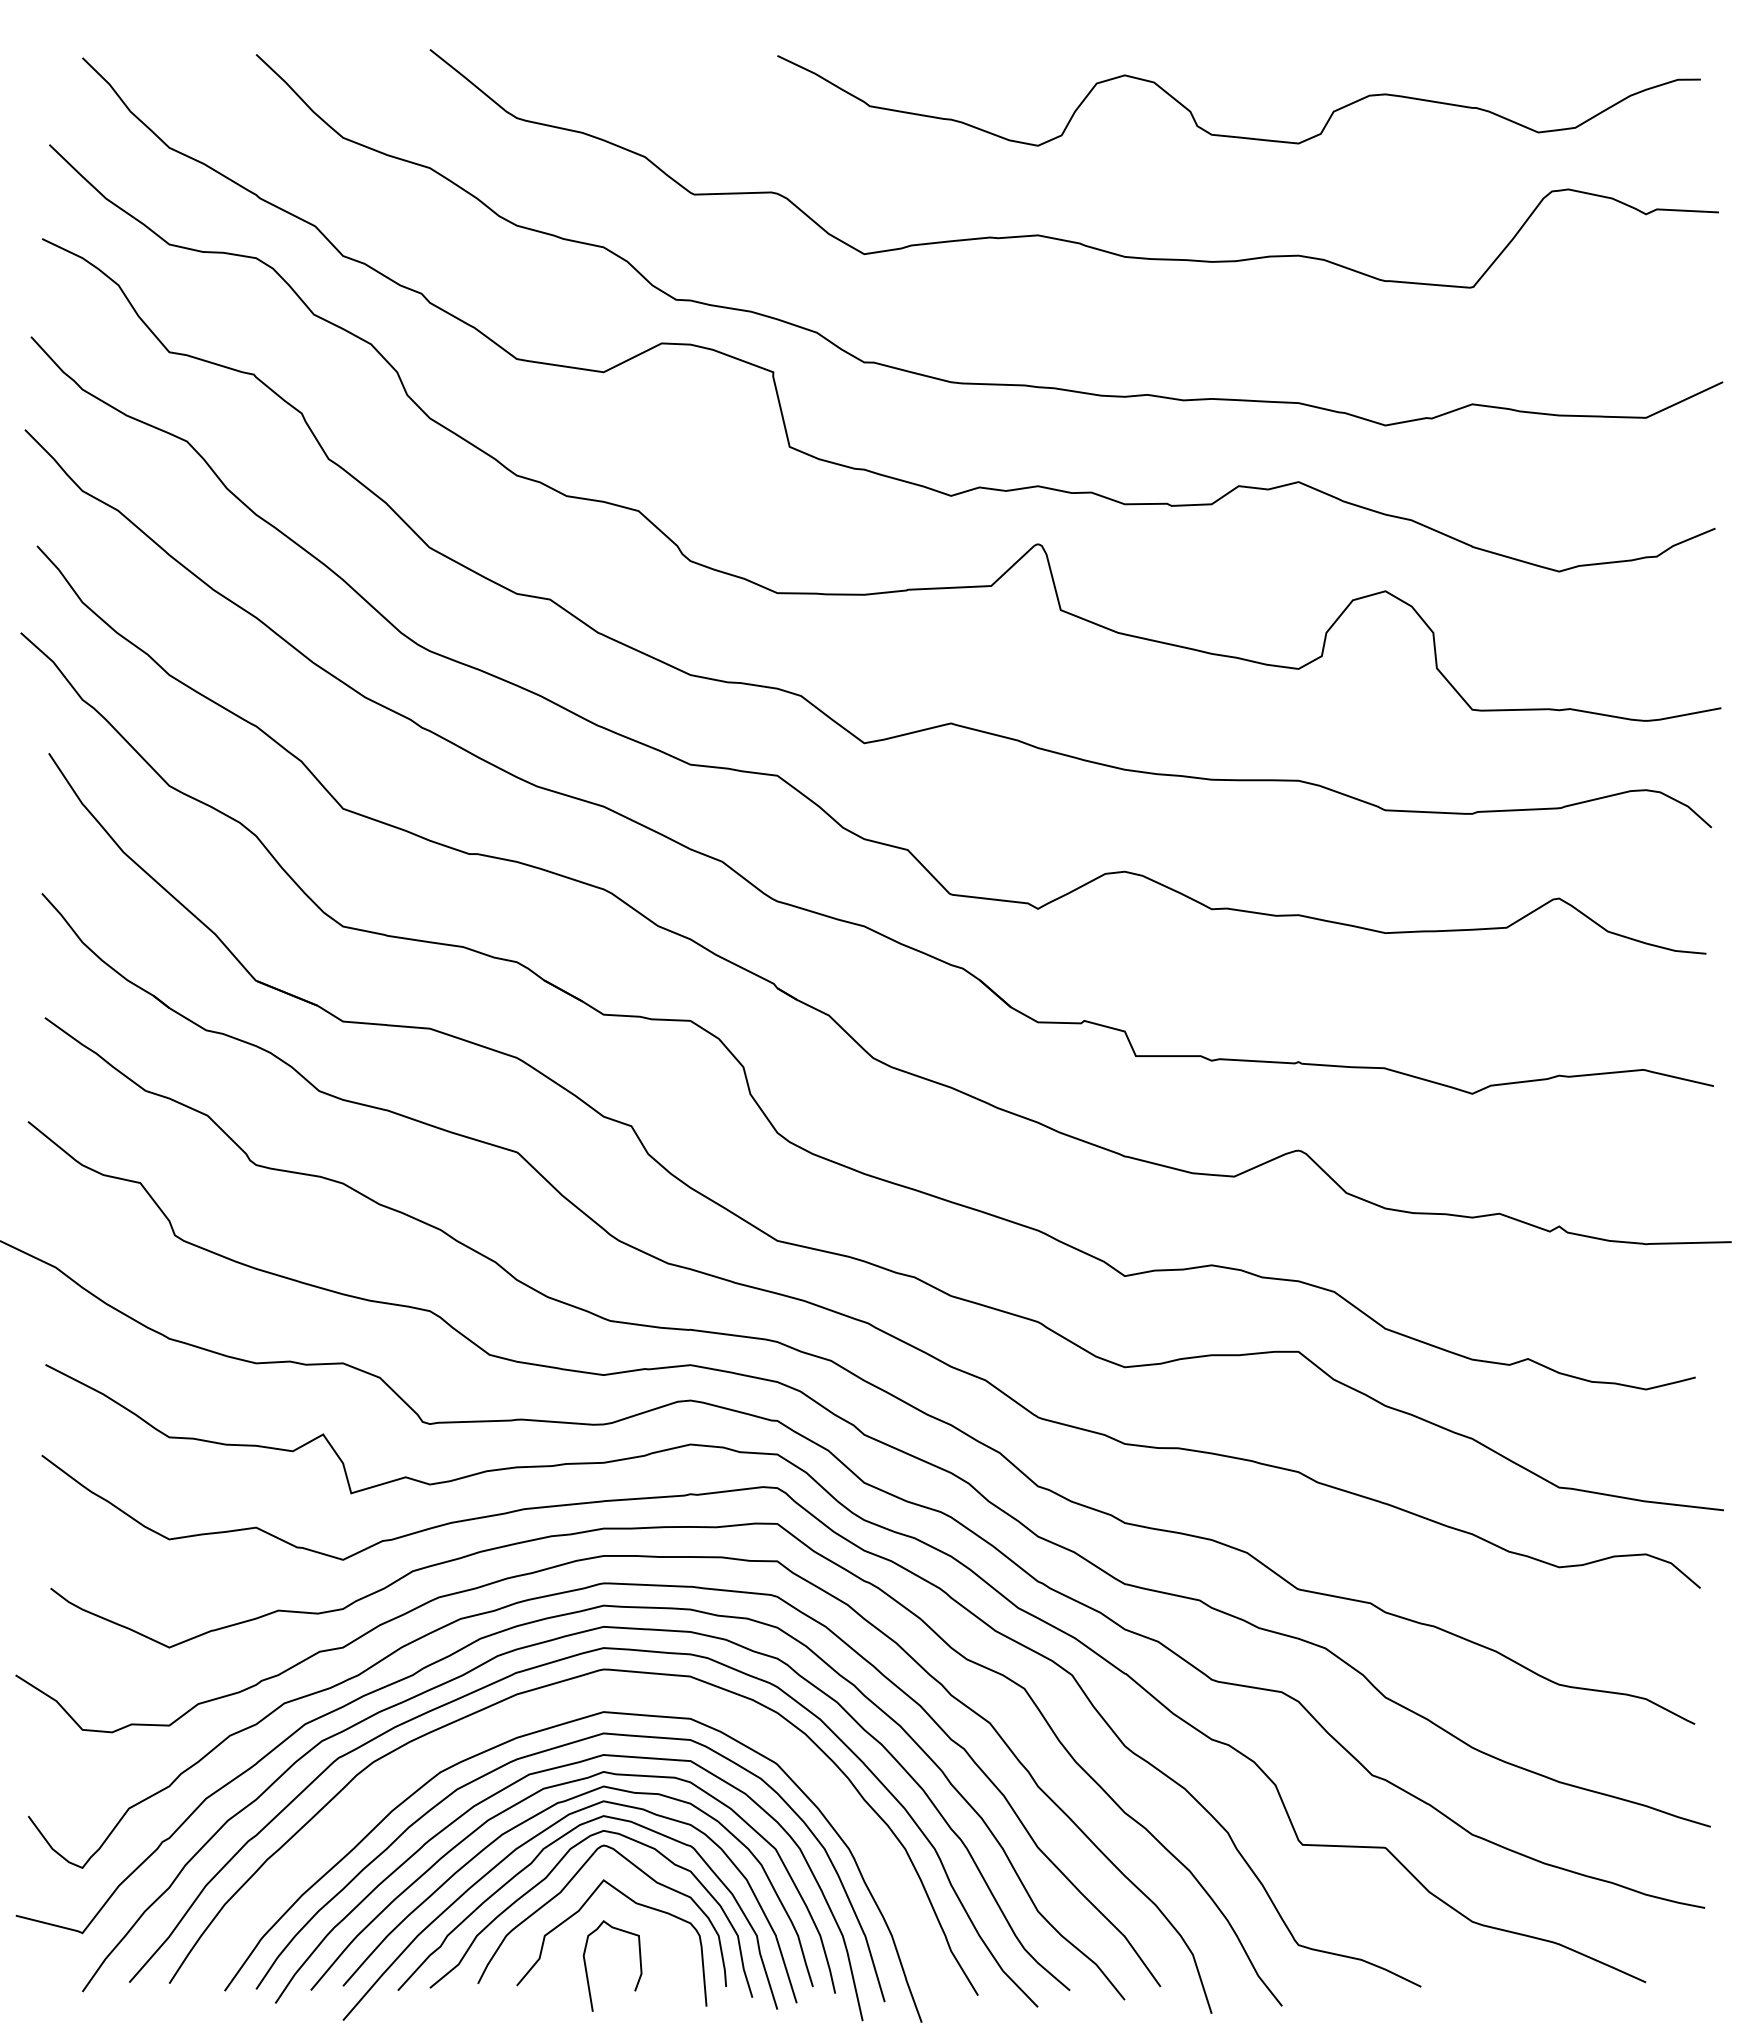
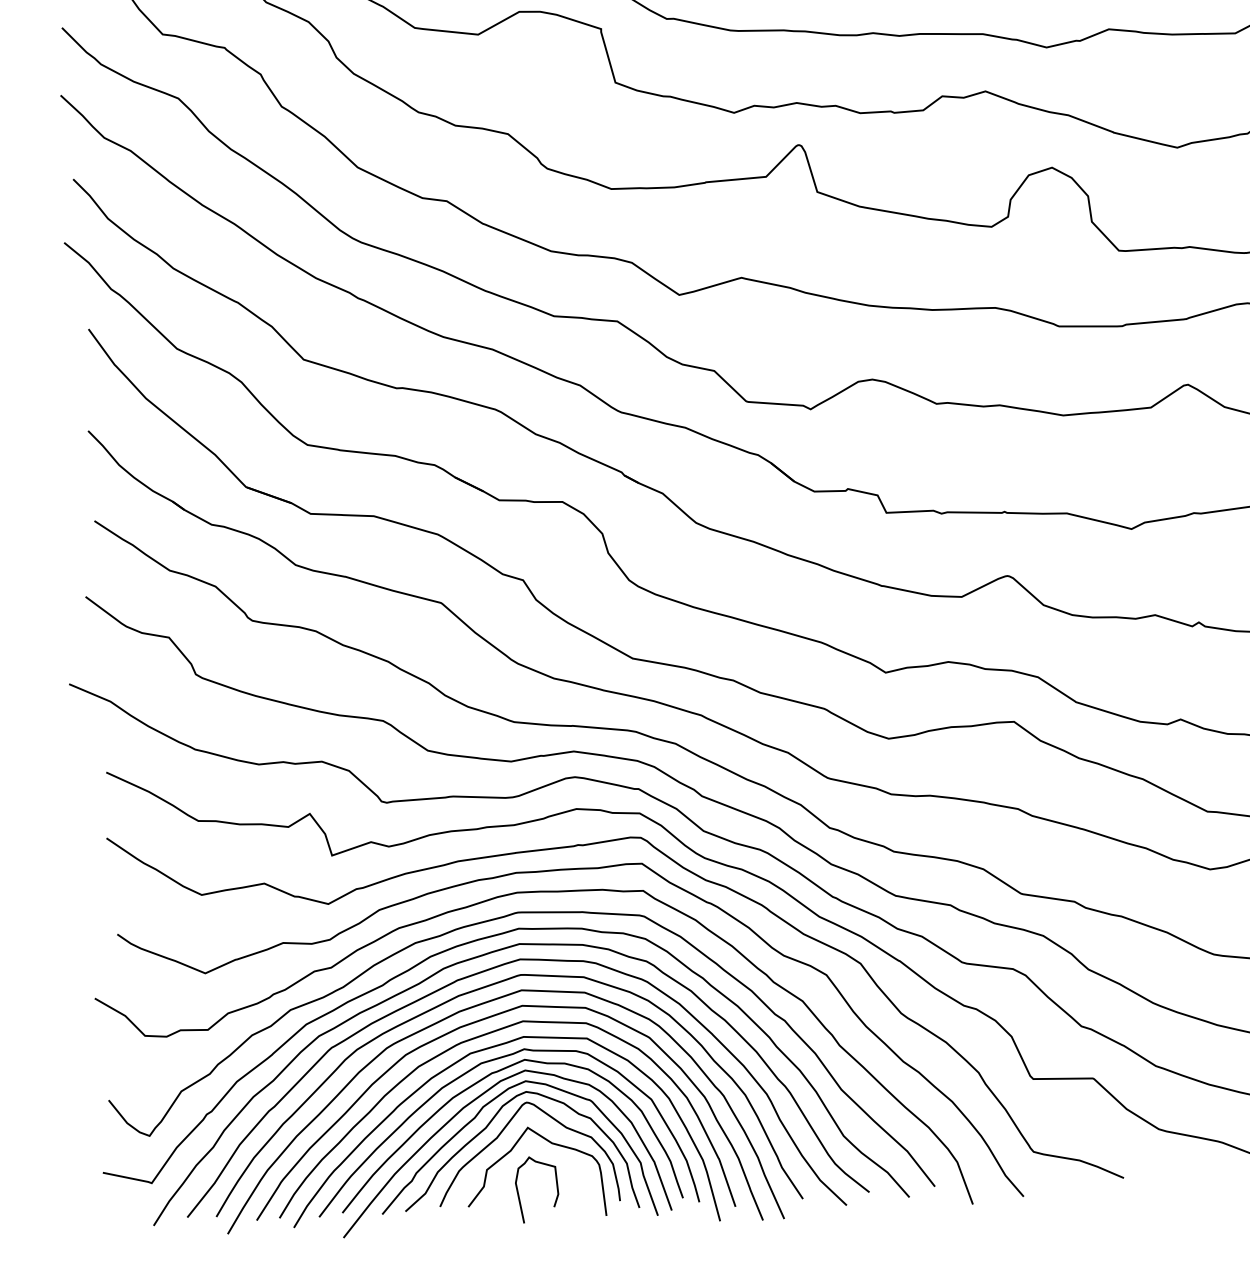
curve: (512, 1719) -> (456, 1014), added

